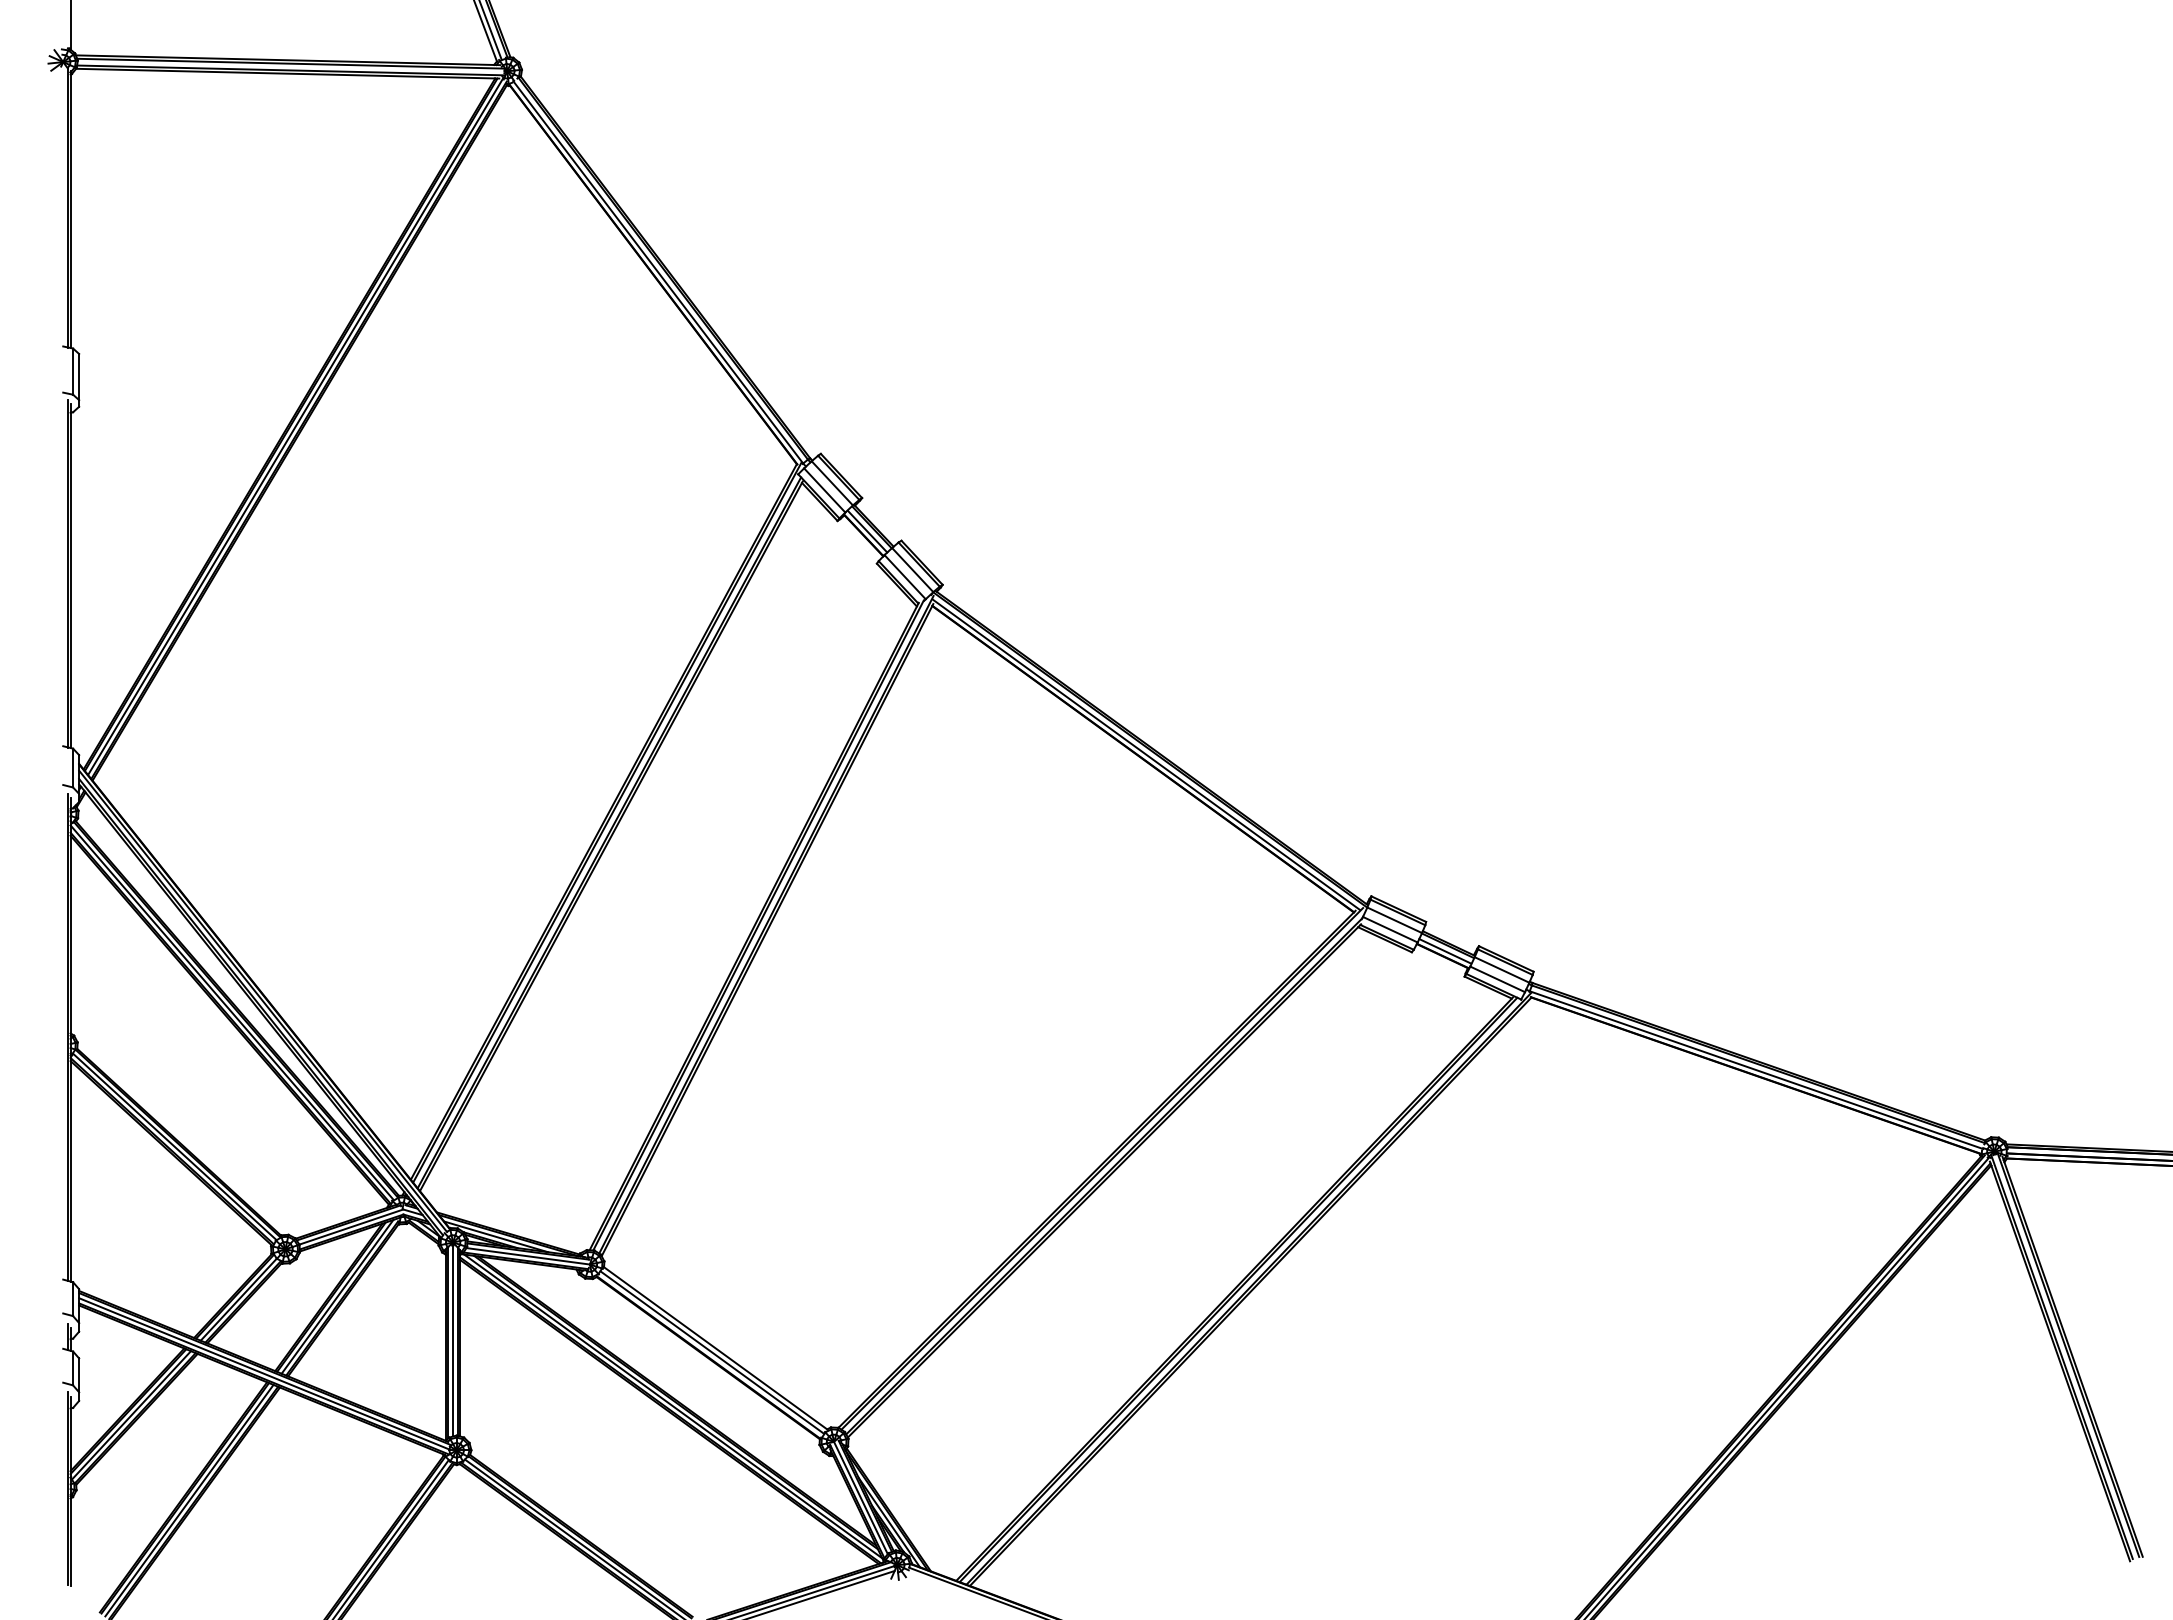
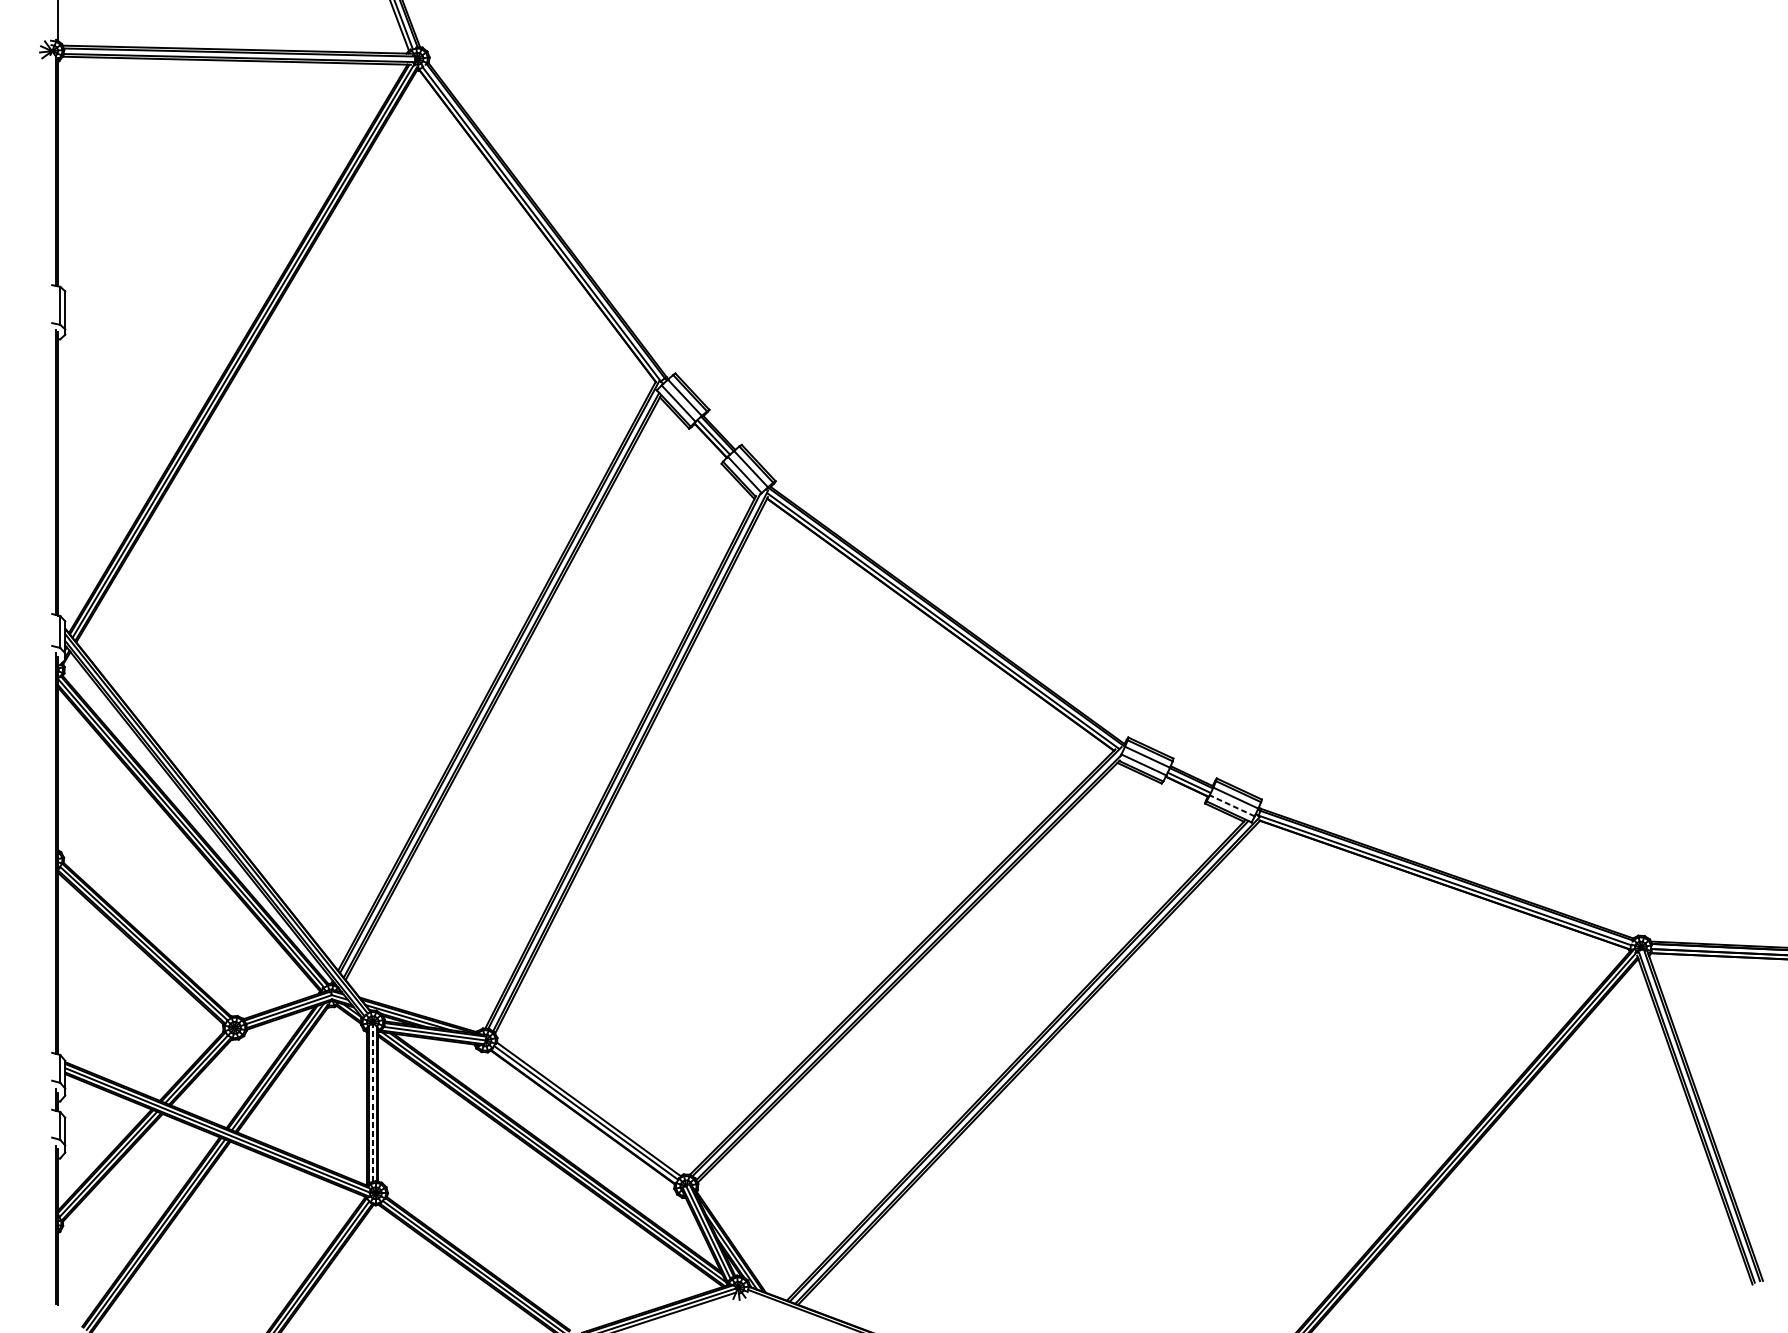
line: (1497, 979) -> (1232, 805), solid -> dashed
line: (453, 1340) -> (373, 1102), solid -> dashed

